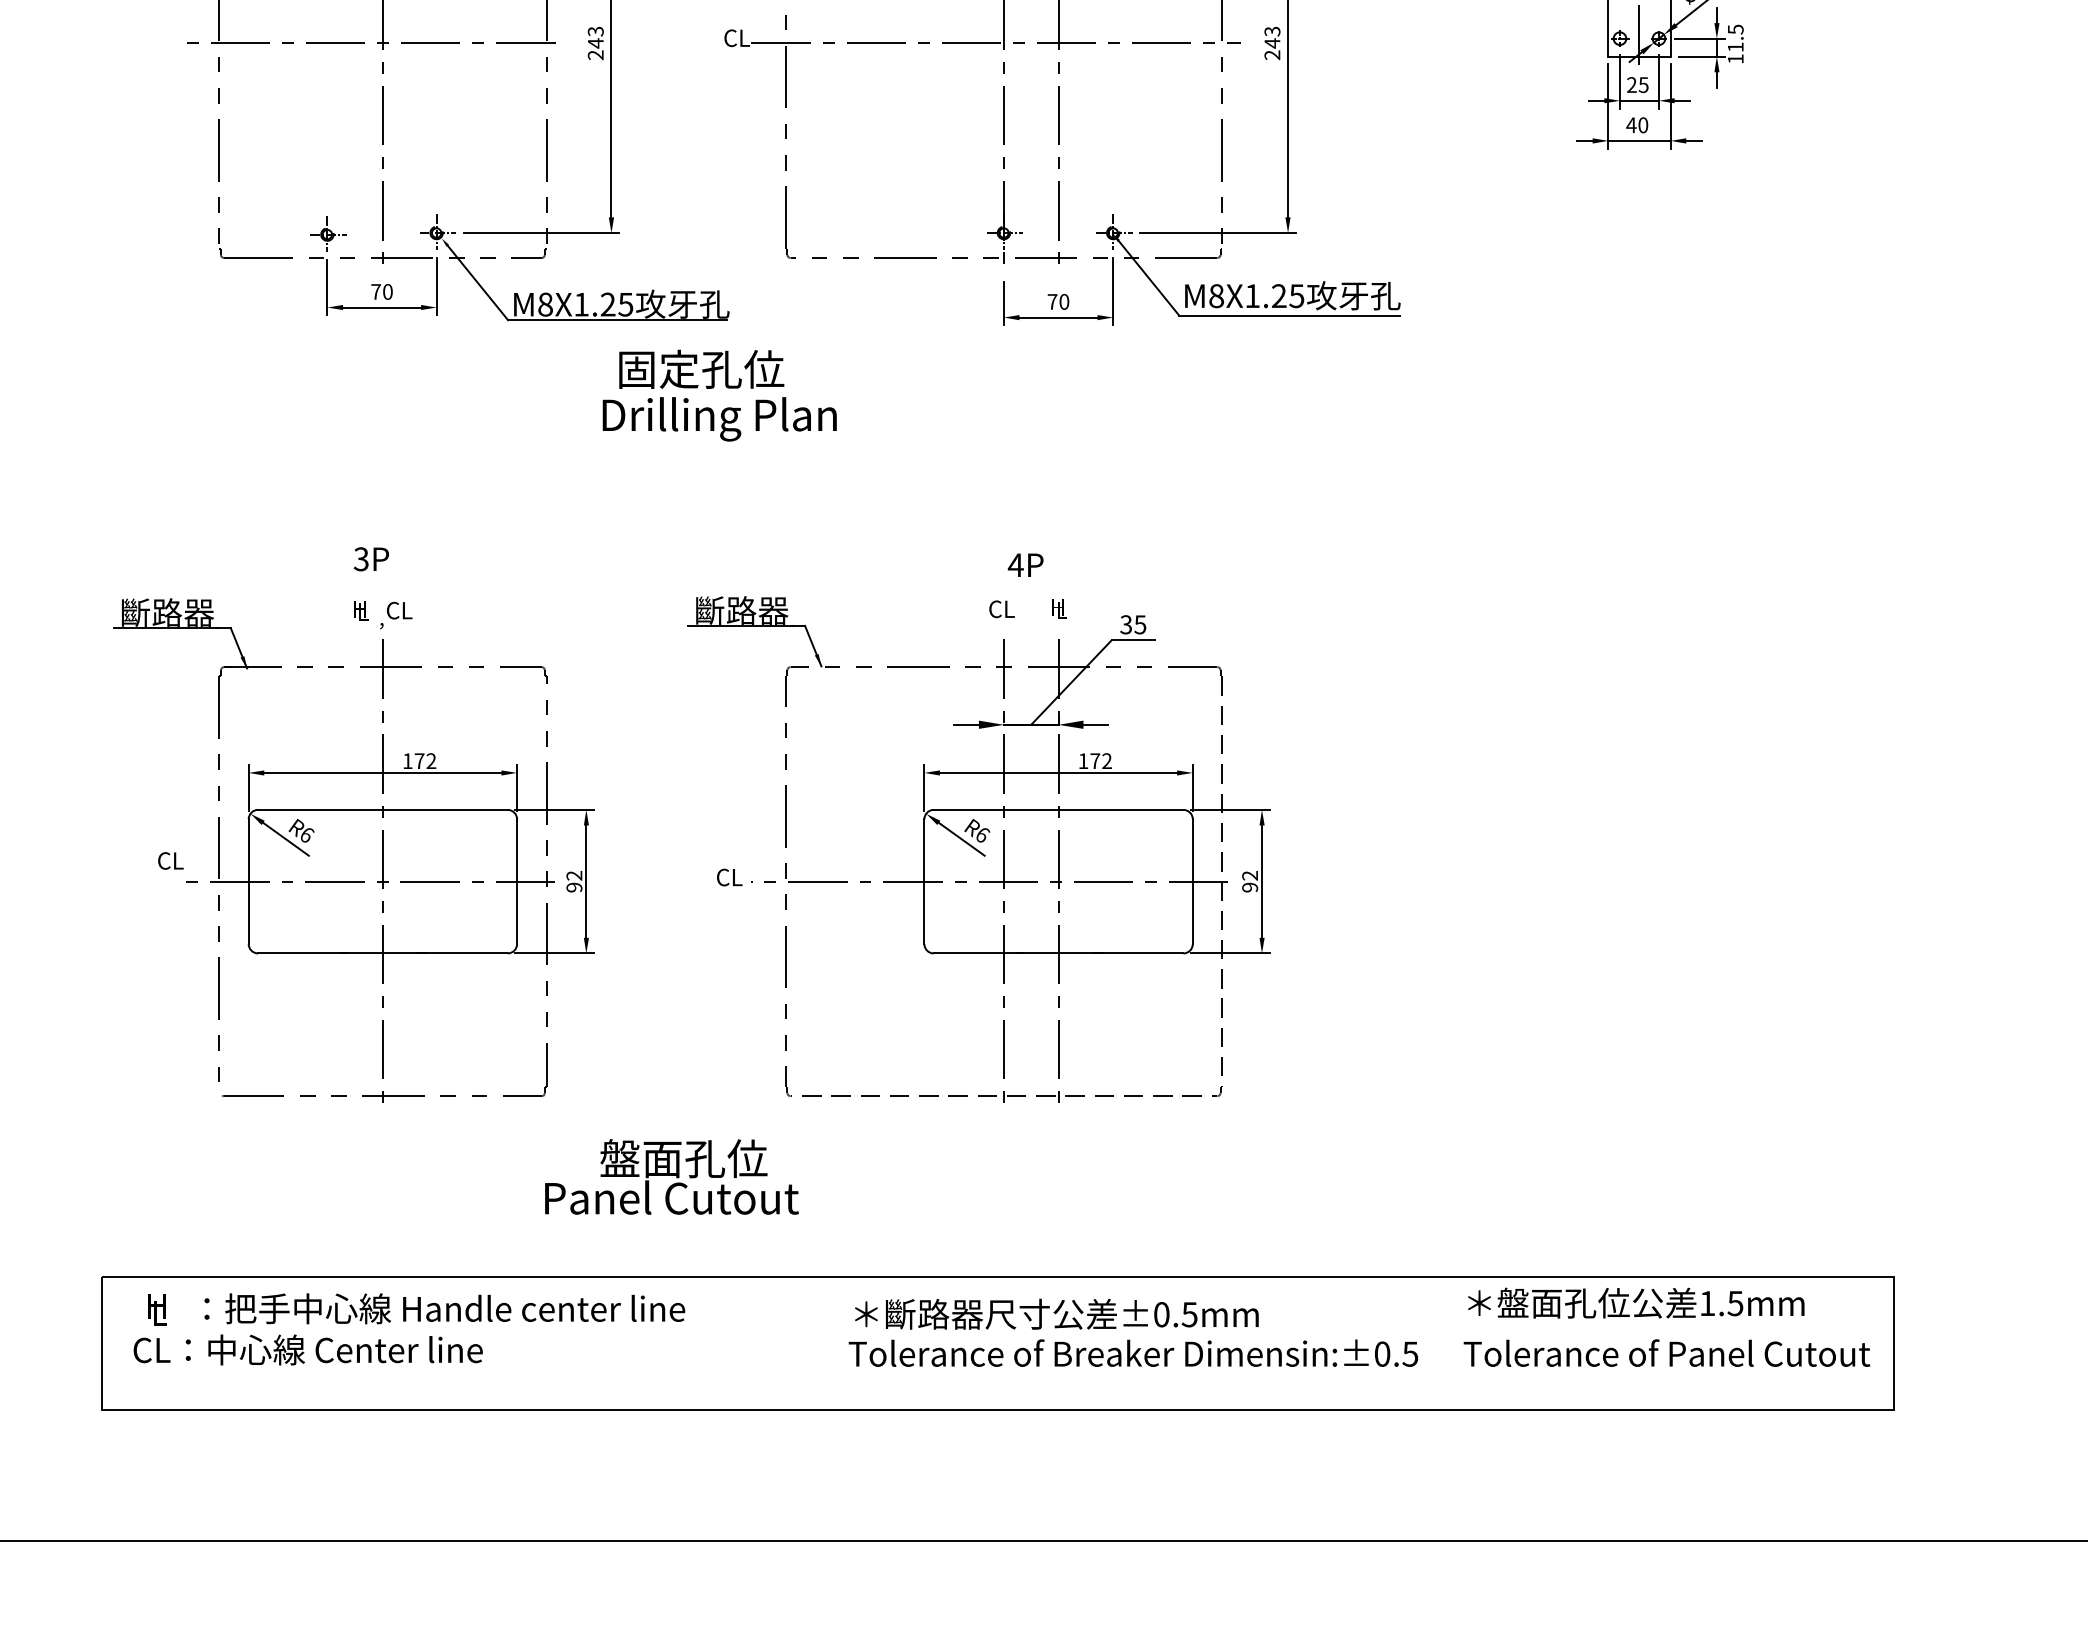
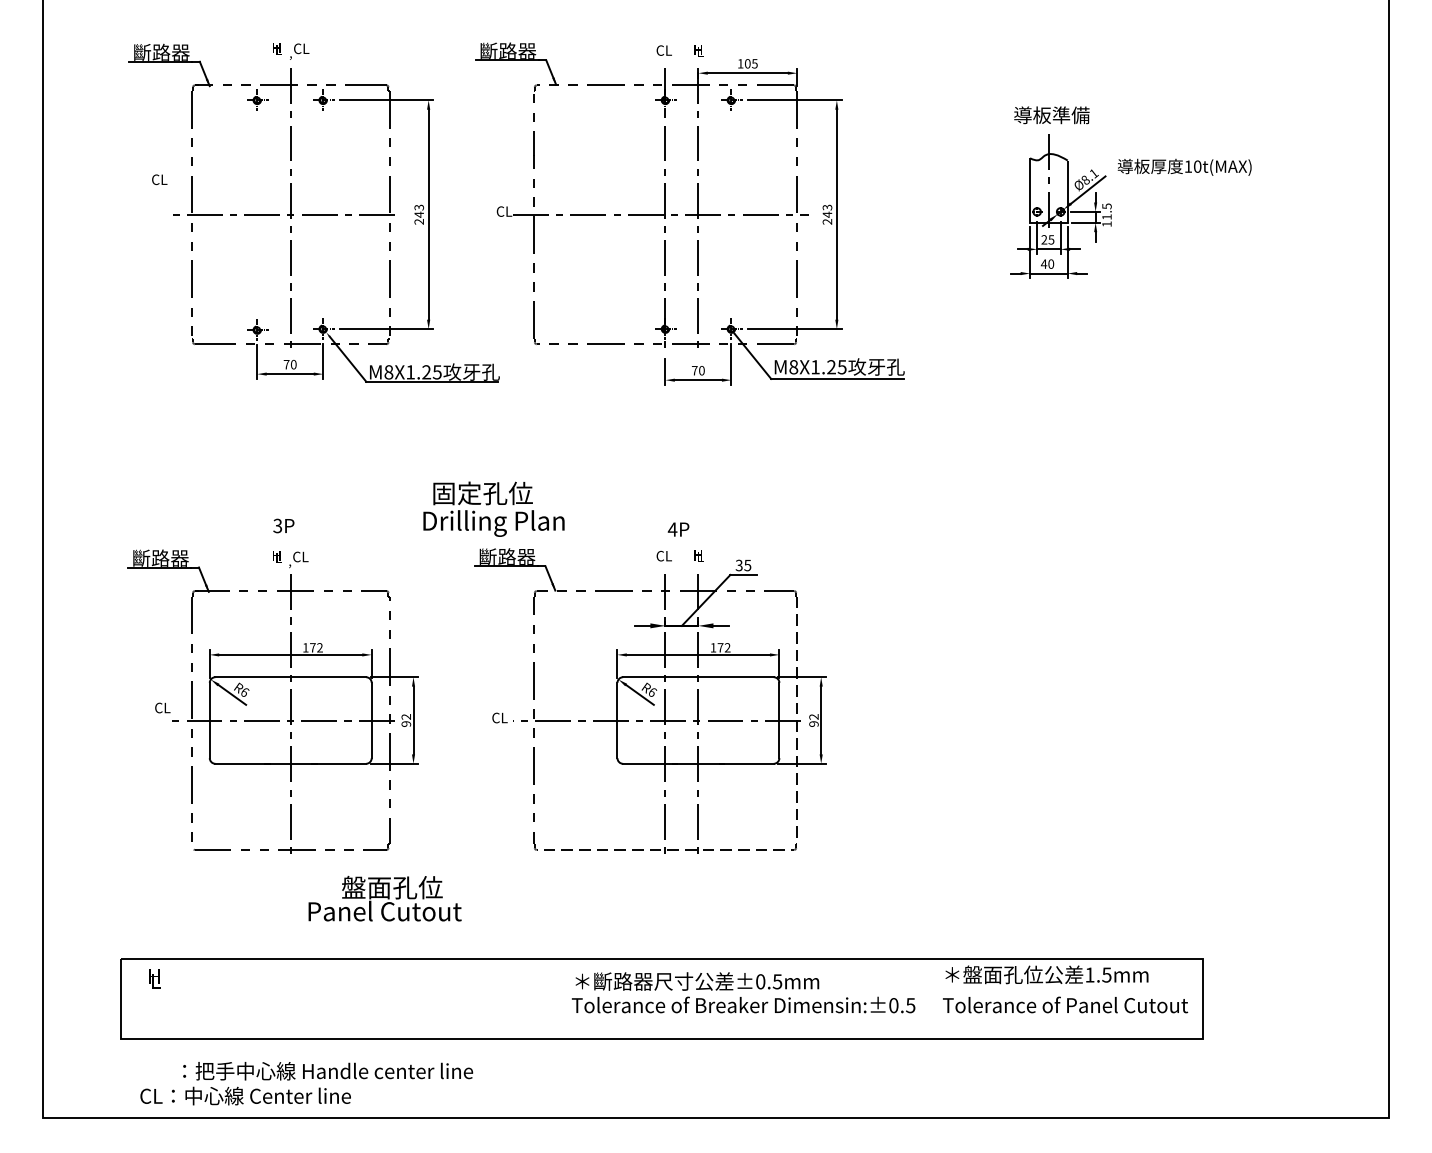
text: (718, 394) -> (493, 508), moved
text: (670, 1176) -> (384, 898), moved
text: (409, 1329) -> (306, 1083), moved

